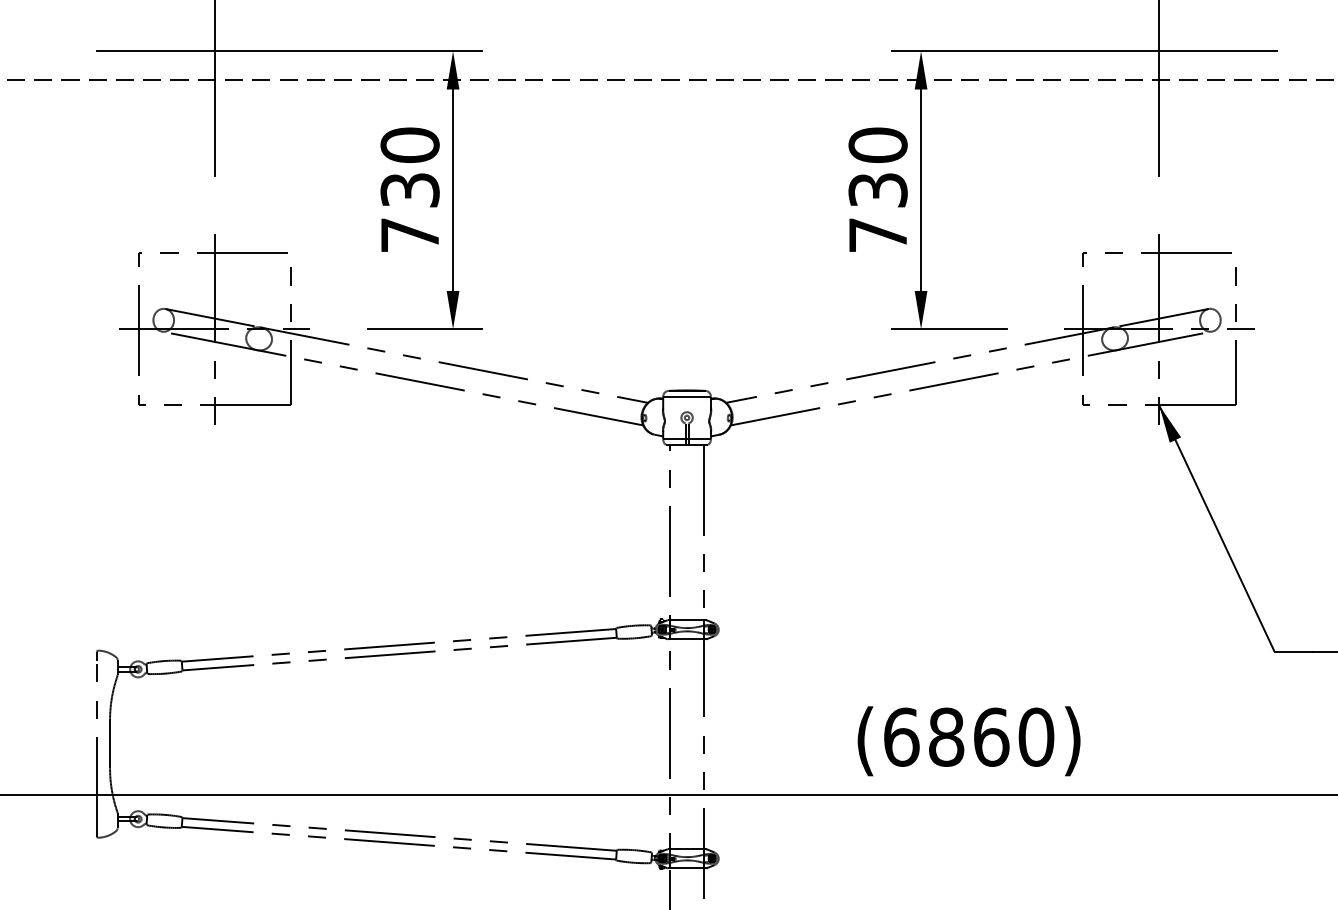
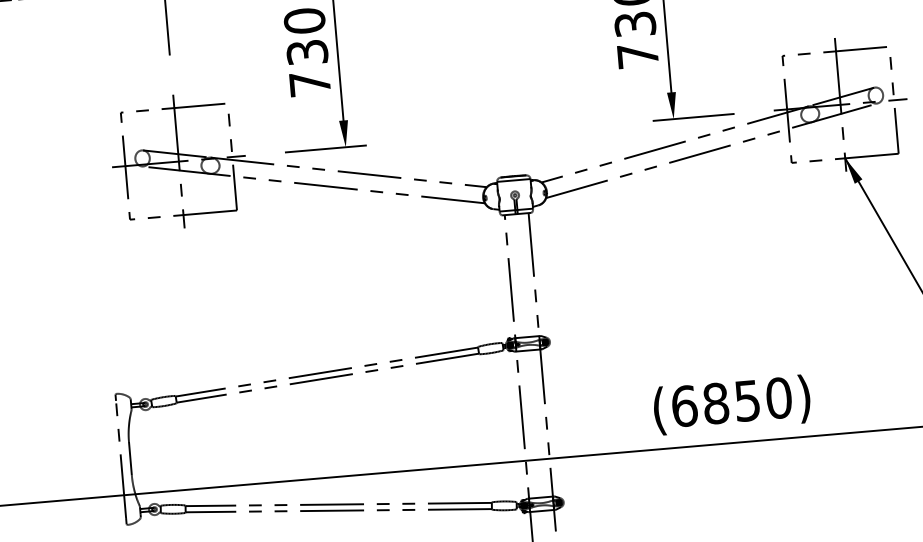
text: (991, 736) -> (747, 400), (6860) -> (6850)

